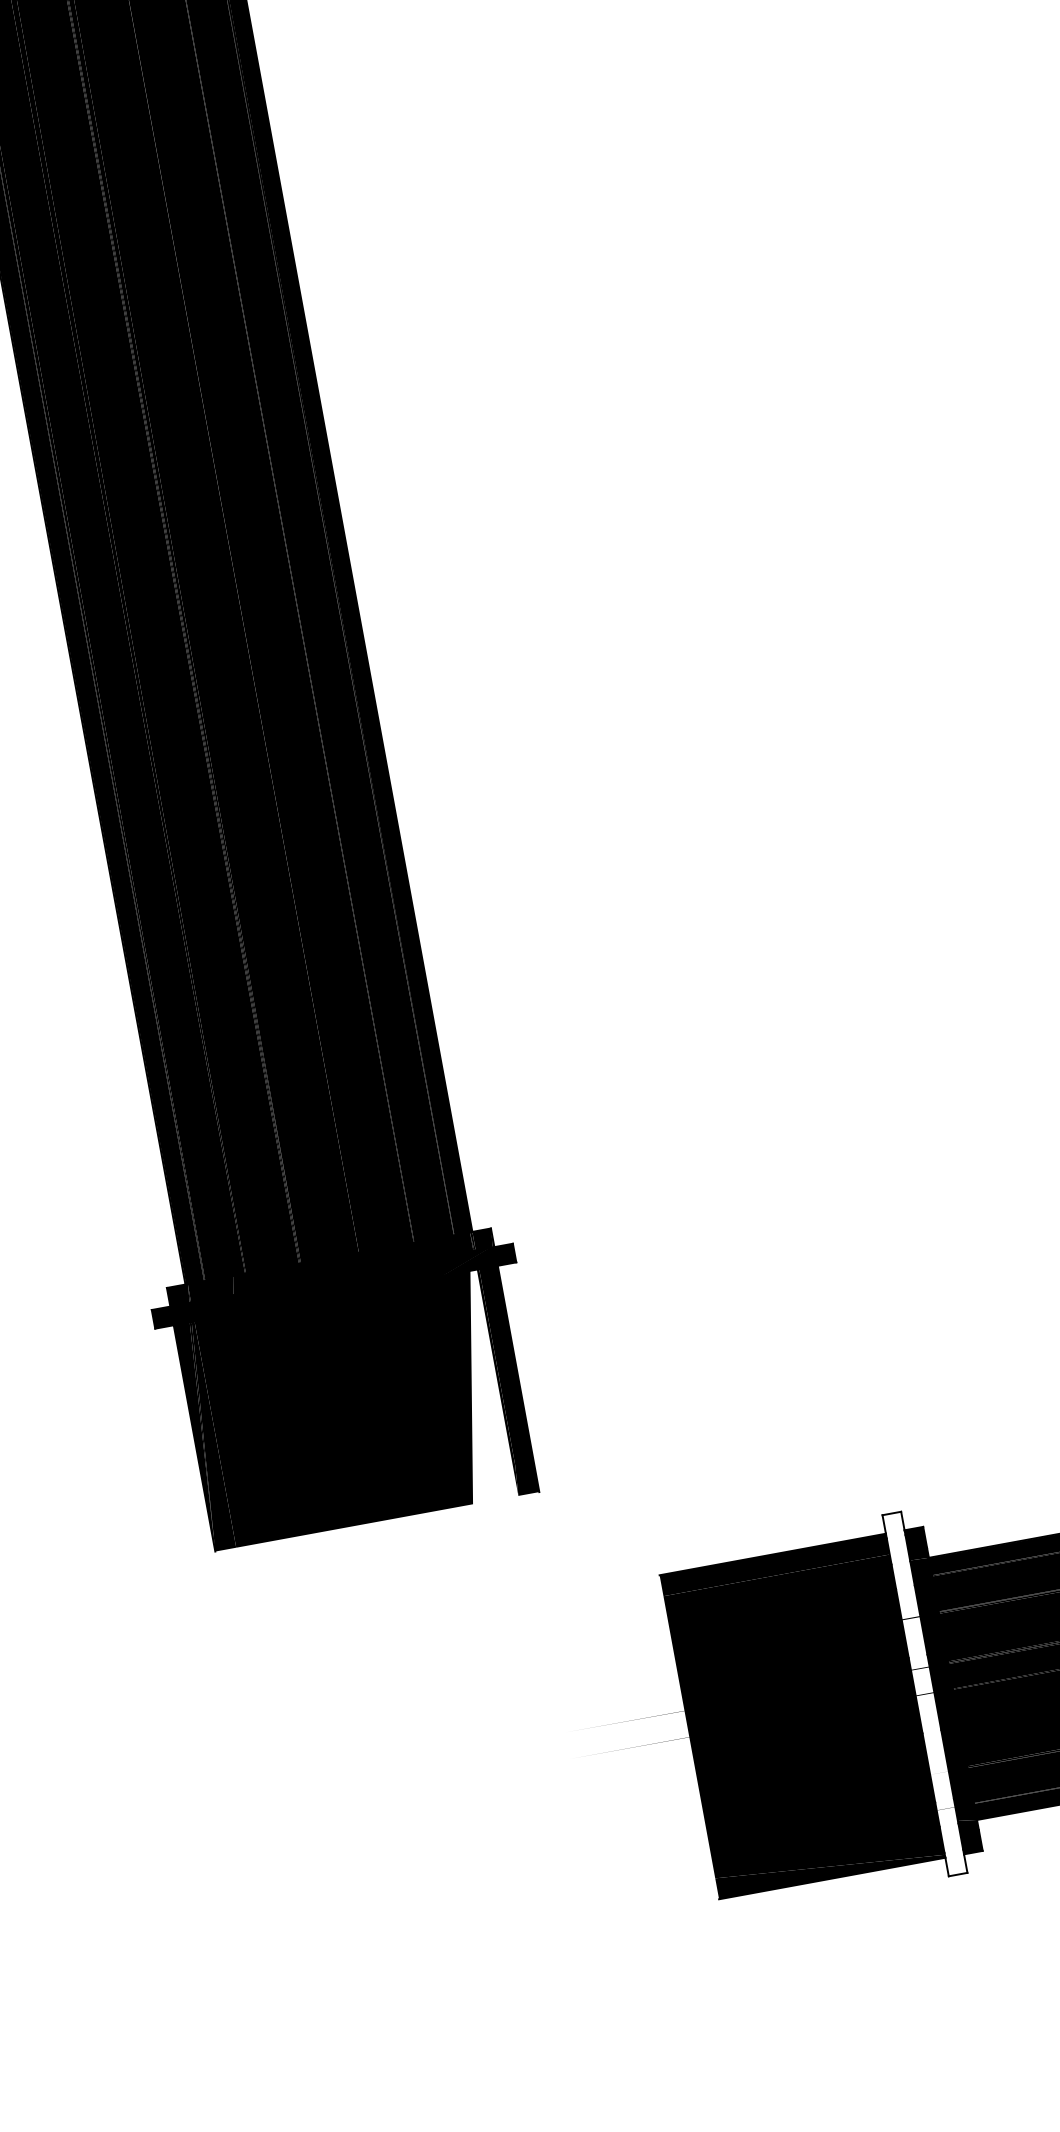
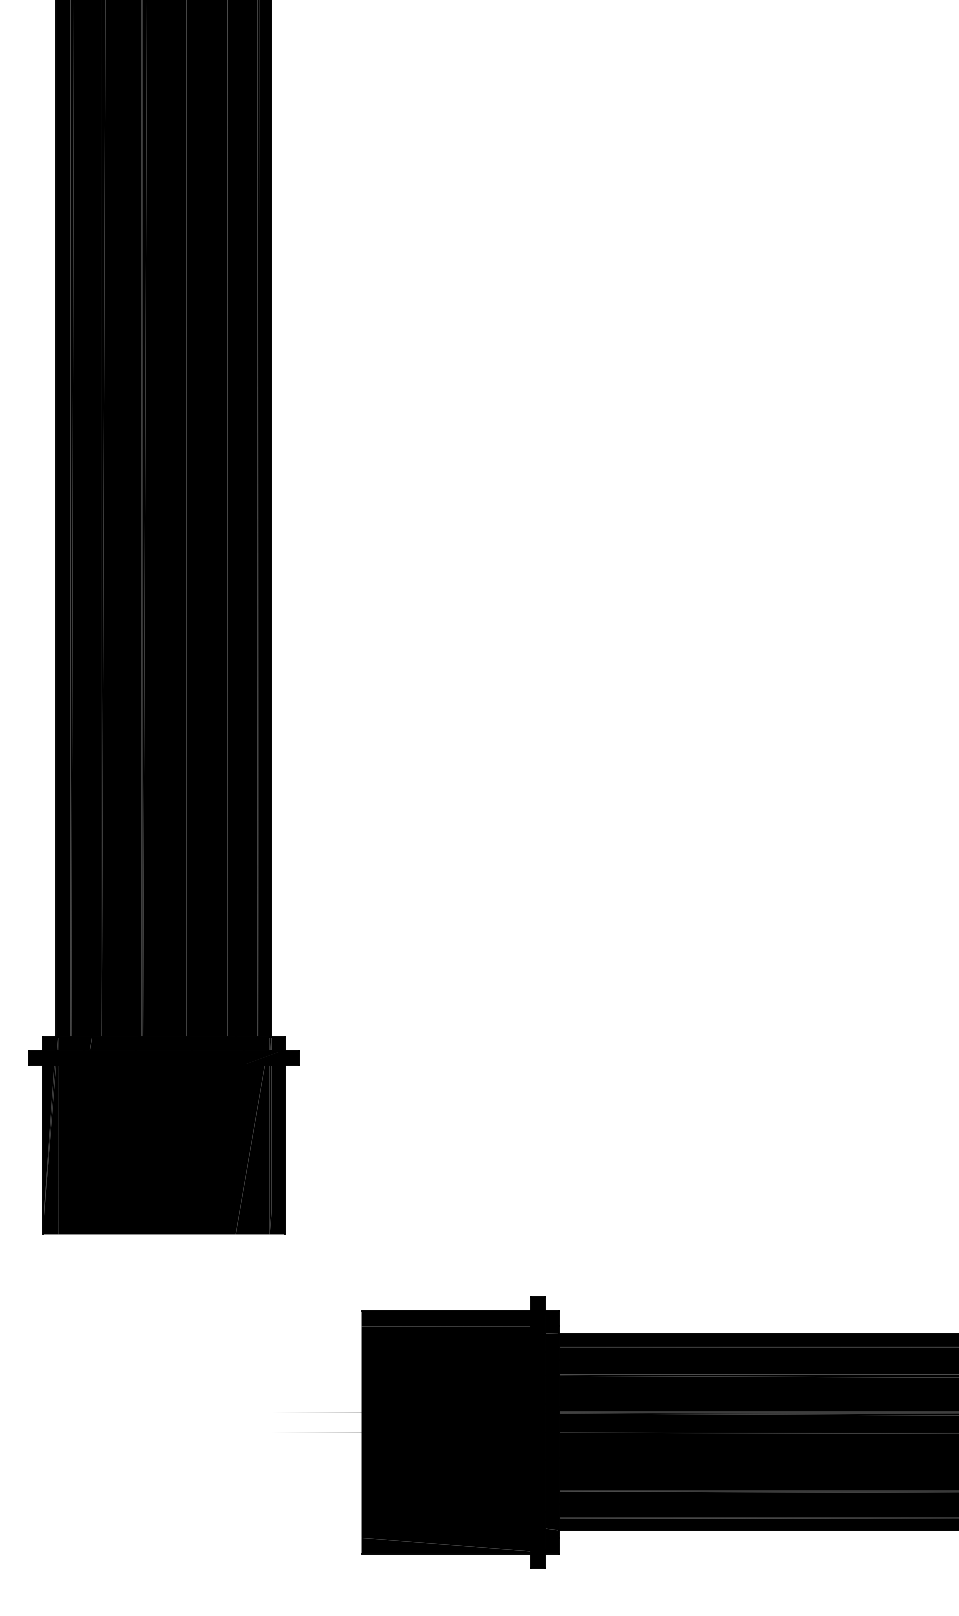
fill: (474, 1386) -> (252, 1149), added
fill: (925, 1693) -> (538, 1431), added

